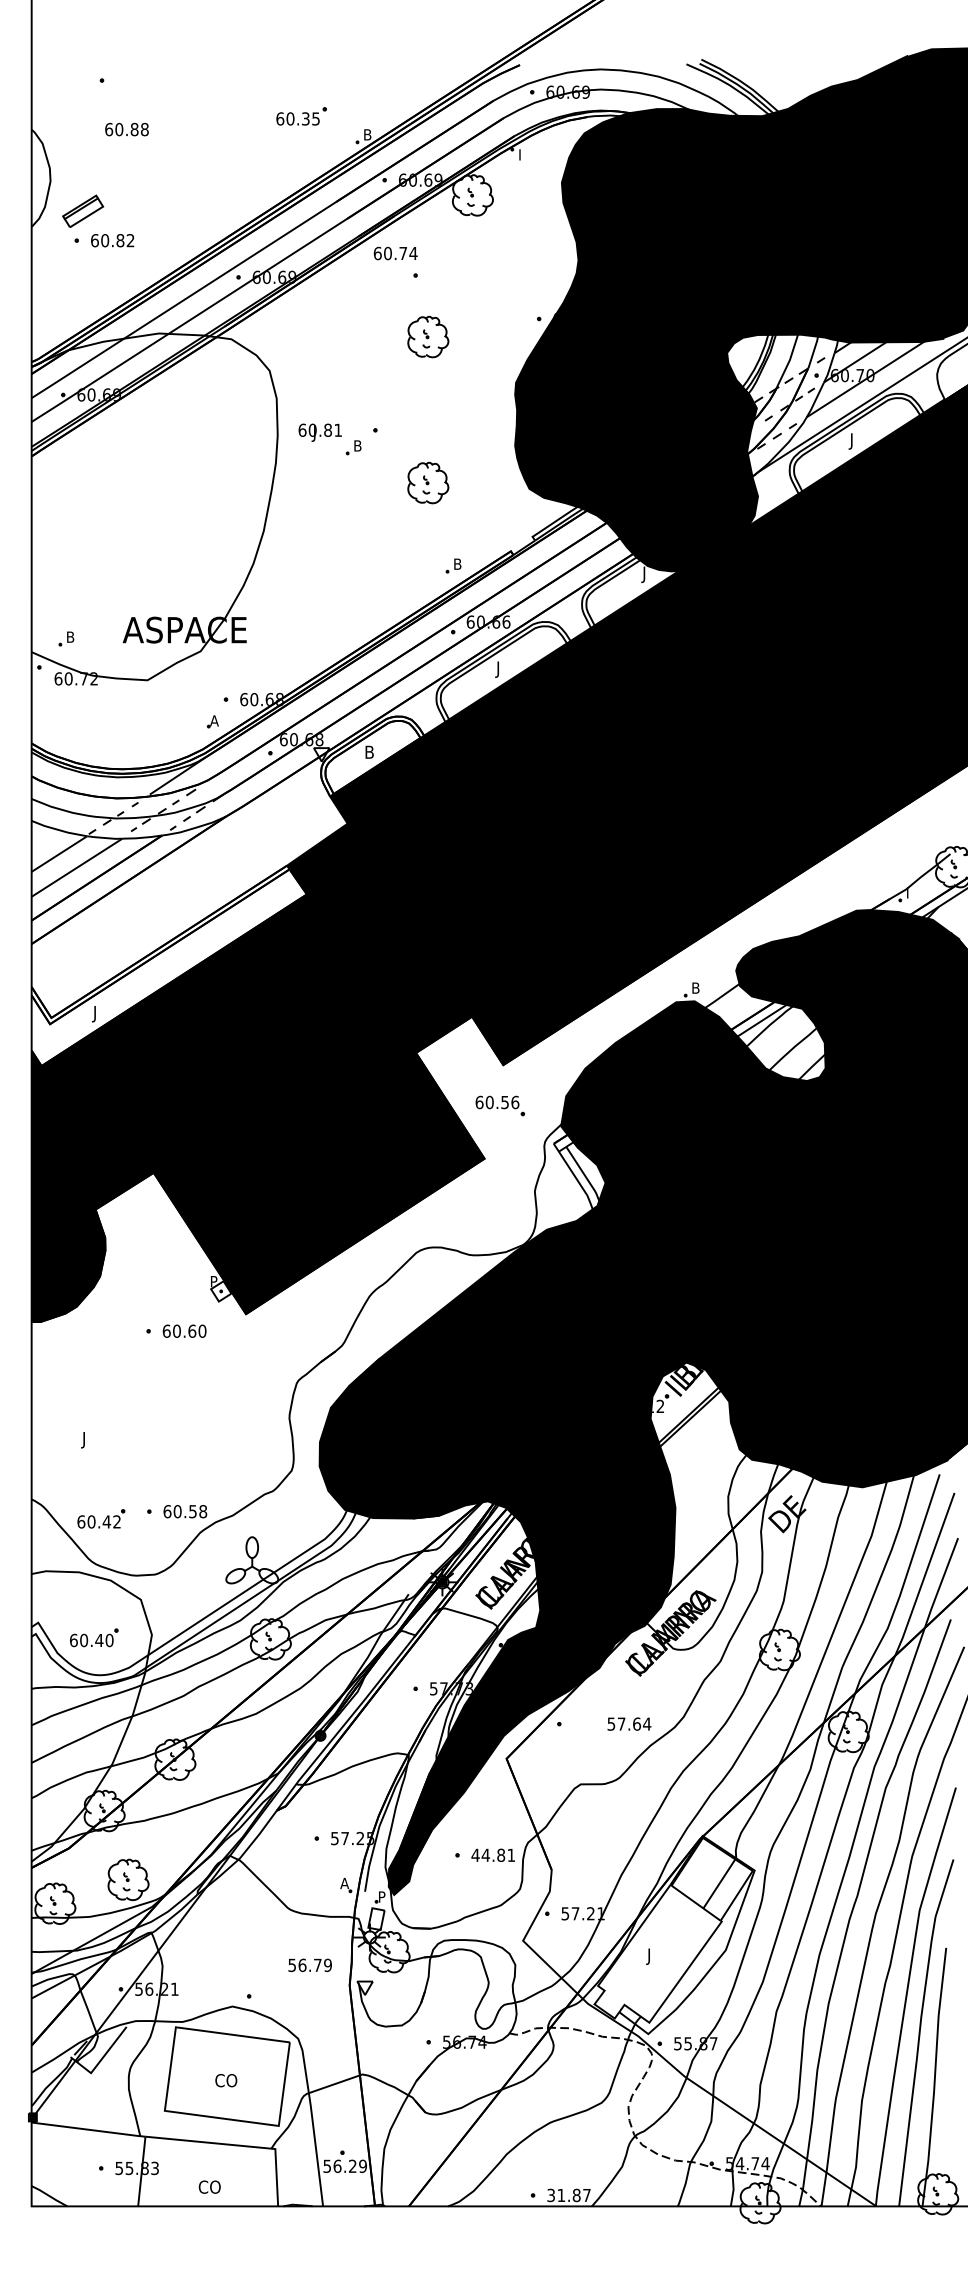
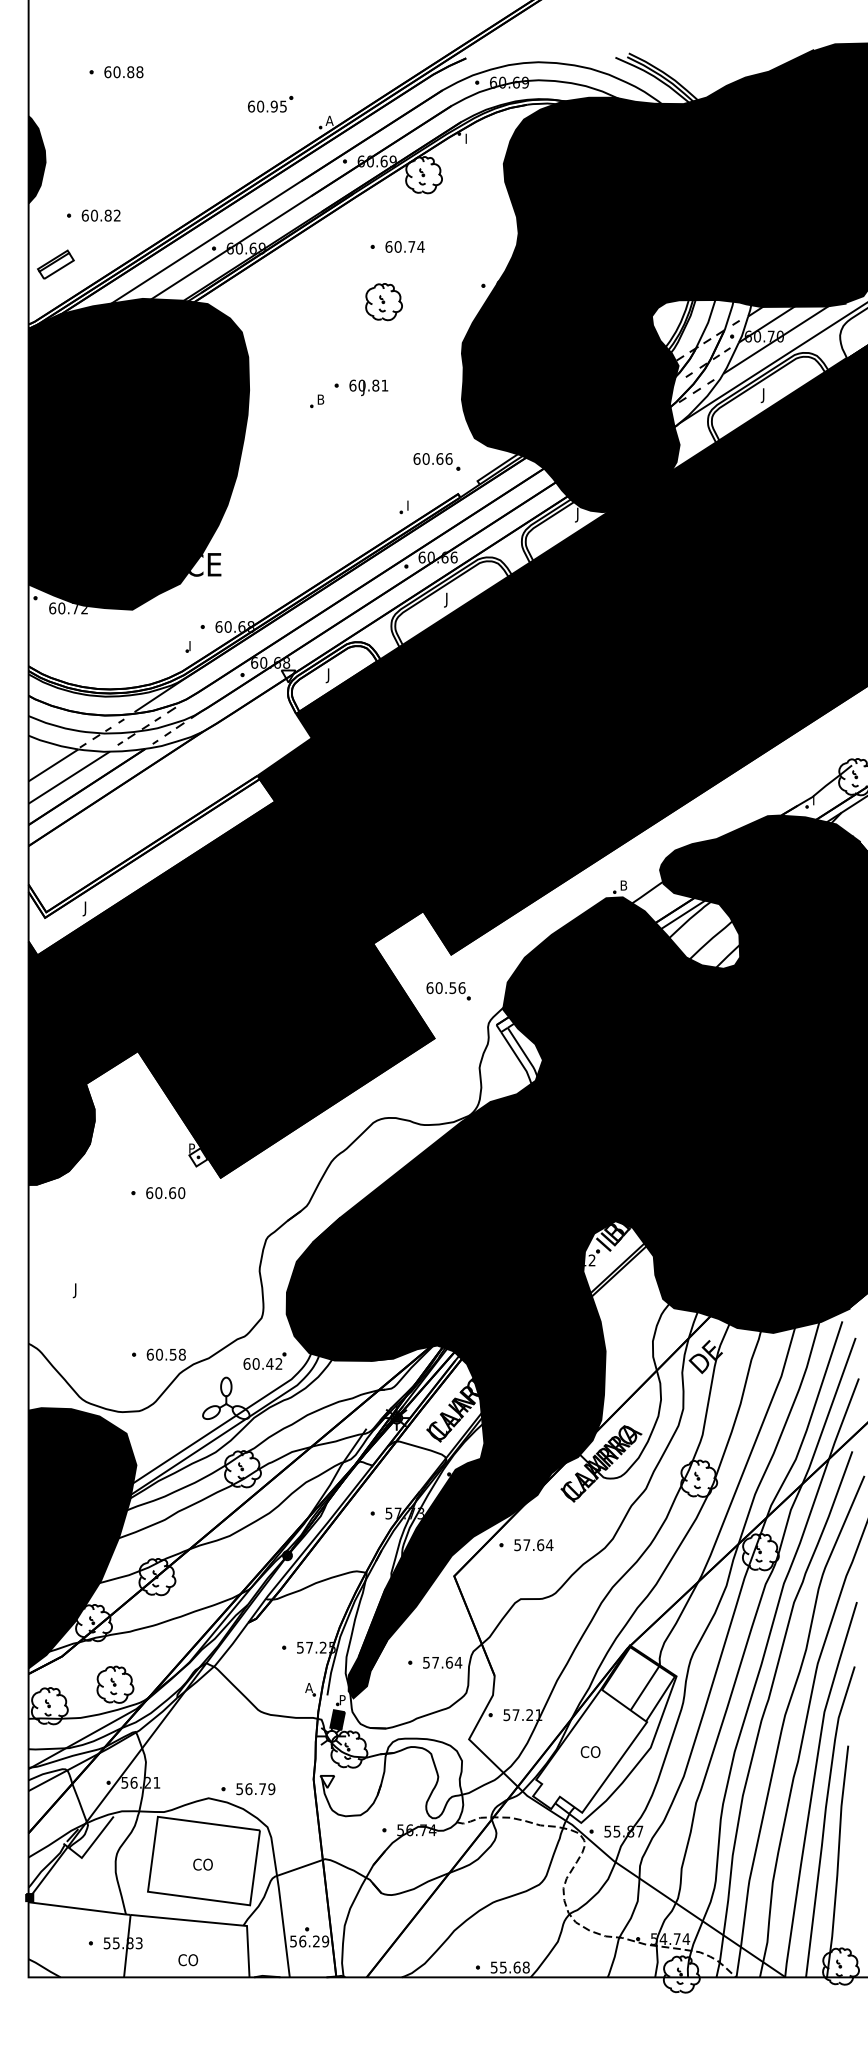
text: (305, 118) -> (274, 106), 60.35 -> 60.95
text: (126, 129) -> (123, 72), moved
text: (367, 134) -> (329, 120), B -> A
fill: (40, 178) -> (36, 159), added
part: (83, 210) -> (56, 263), moved
text: (395, 253) -> (404, 246), moved
text: (319, 432) -> (368, 387), moved
part: (428, 482) -> (384, 432), removed
fill: (154, 506) -> (138, 453), added
part: (487, 515) -> (437, 461), added
text: (458, 563) -> (411, 505), B -> I
text: (214, 720) -> (192, 645), A -> I
text: (368, 753) -> (330, 675), B -> J
part: (101, 1518) -> (265, 1360), moved
fill: (91, 1716) -> (82, 1538), added
text: (629, 1723) -> (533, 1544), moved
text: (493, 1854) -> (442, 1662), 44.81 -> 57.64
fill: (376, 1919) -> (337, 1720), added
text: (657, 1956) -> (589, 1753), J -> CO
text: (309, 1965) -> (255, 1789), moved
text: (568, 2195) -> (509, 1967), 31.87 -> 55.68

